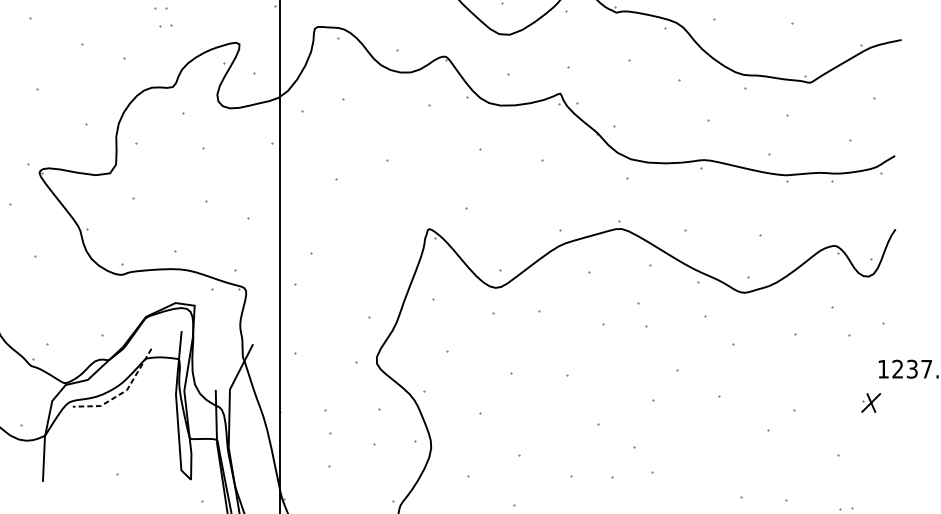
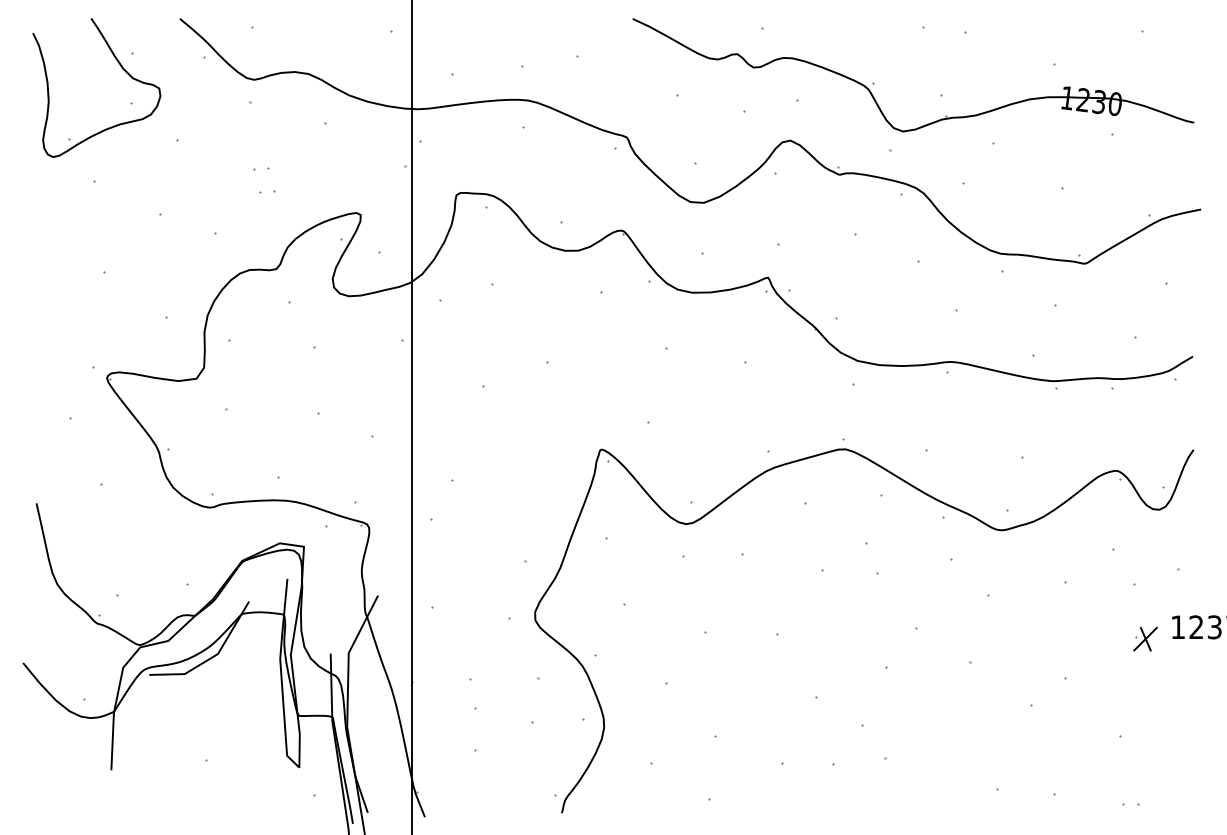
line: (122, 392) -> (212, 657), dashed -> solid
part: (871, 402) -> (1145, 638), moved

